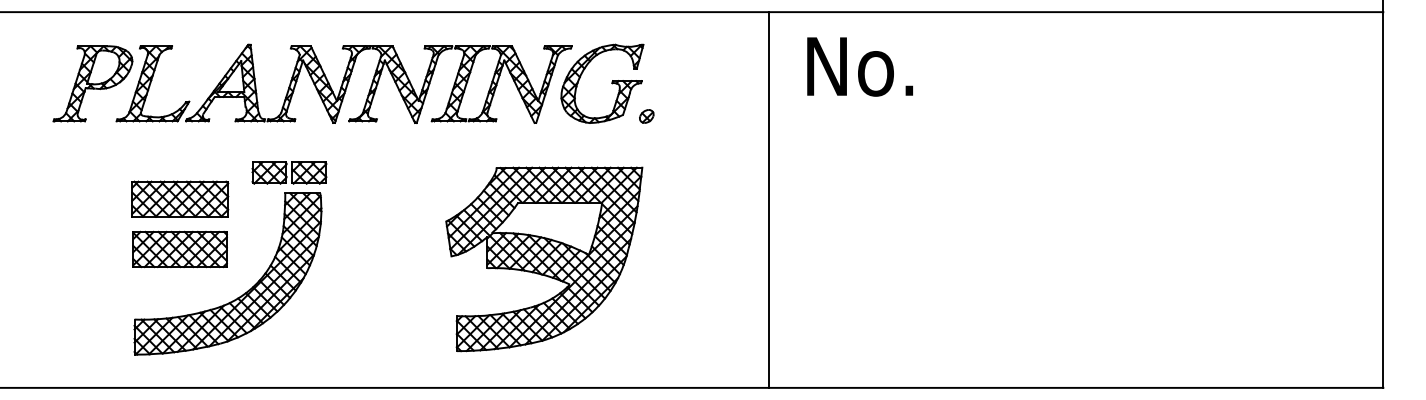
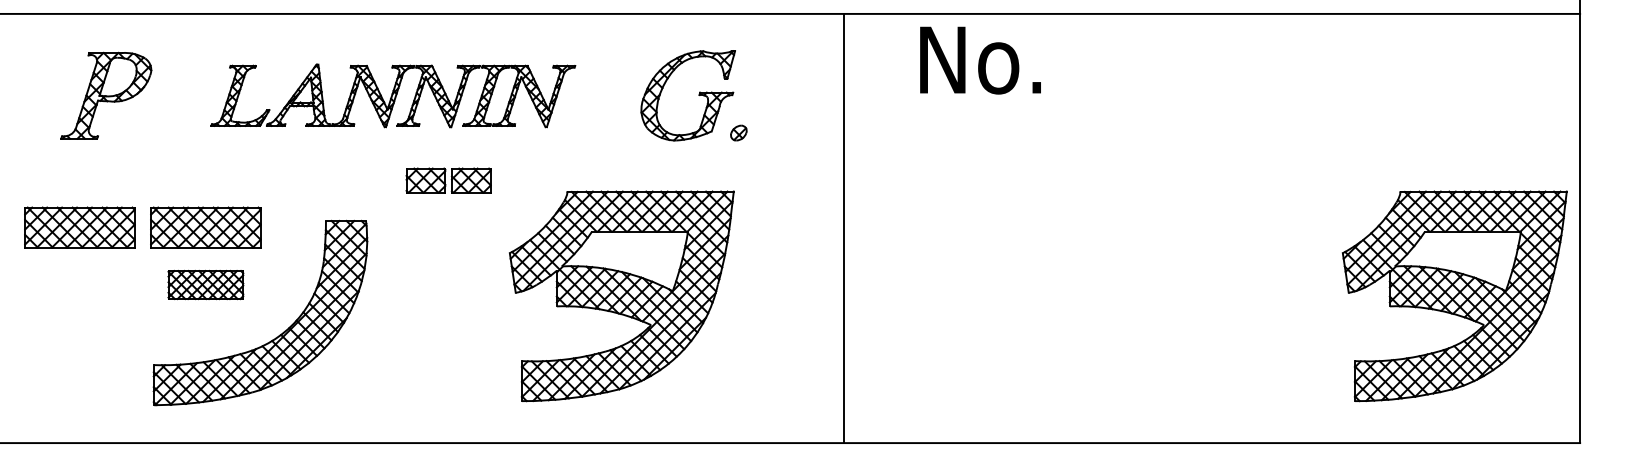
text: (860, 66) -> (980, 60), moved
part: (344, 83) -> (393, 95), size x0.7
part: (289, 172) -> (448, 180), moved
part: (69, 199) -> (79, 227), added
line: (769, 200) -> (844, 228), moved
part: (179, 249) -> (205, 284), size x0.7
part: (1273, 259) -> (1454, 296), added

